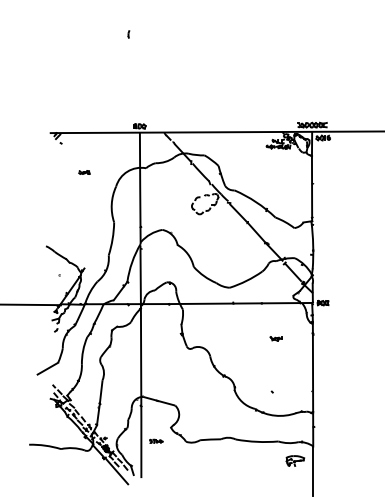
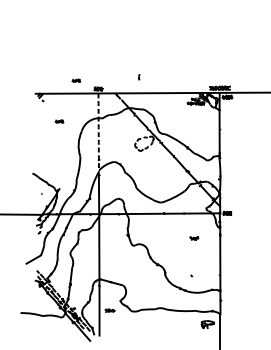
part: (128, 34) -> (139, 77), moved
part: (108, 114) -> (76, 80), added
arc: (140, 188) -> (98, 132), solid -> dashed

